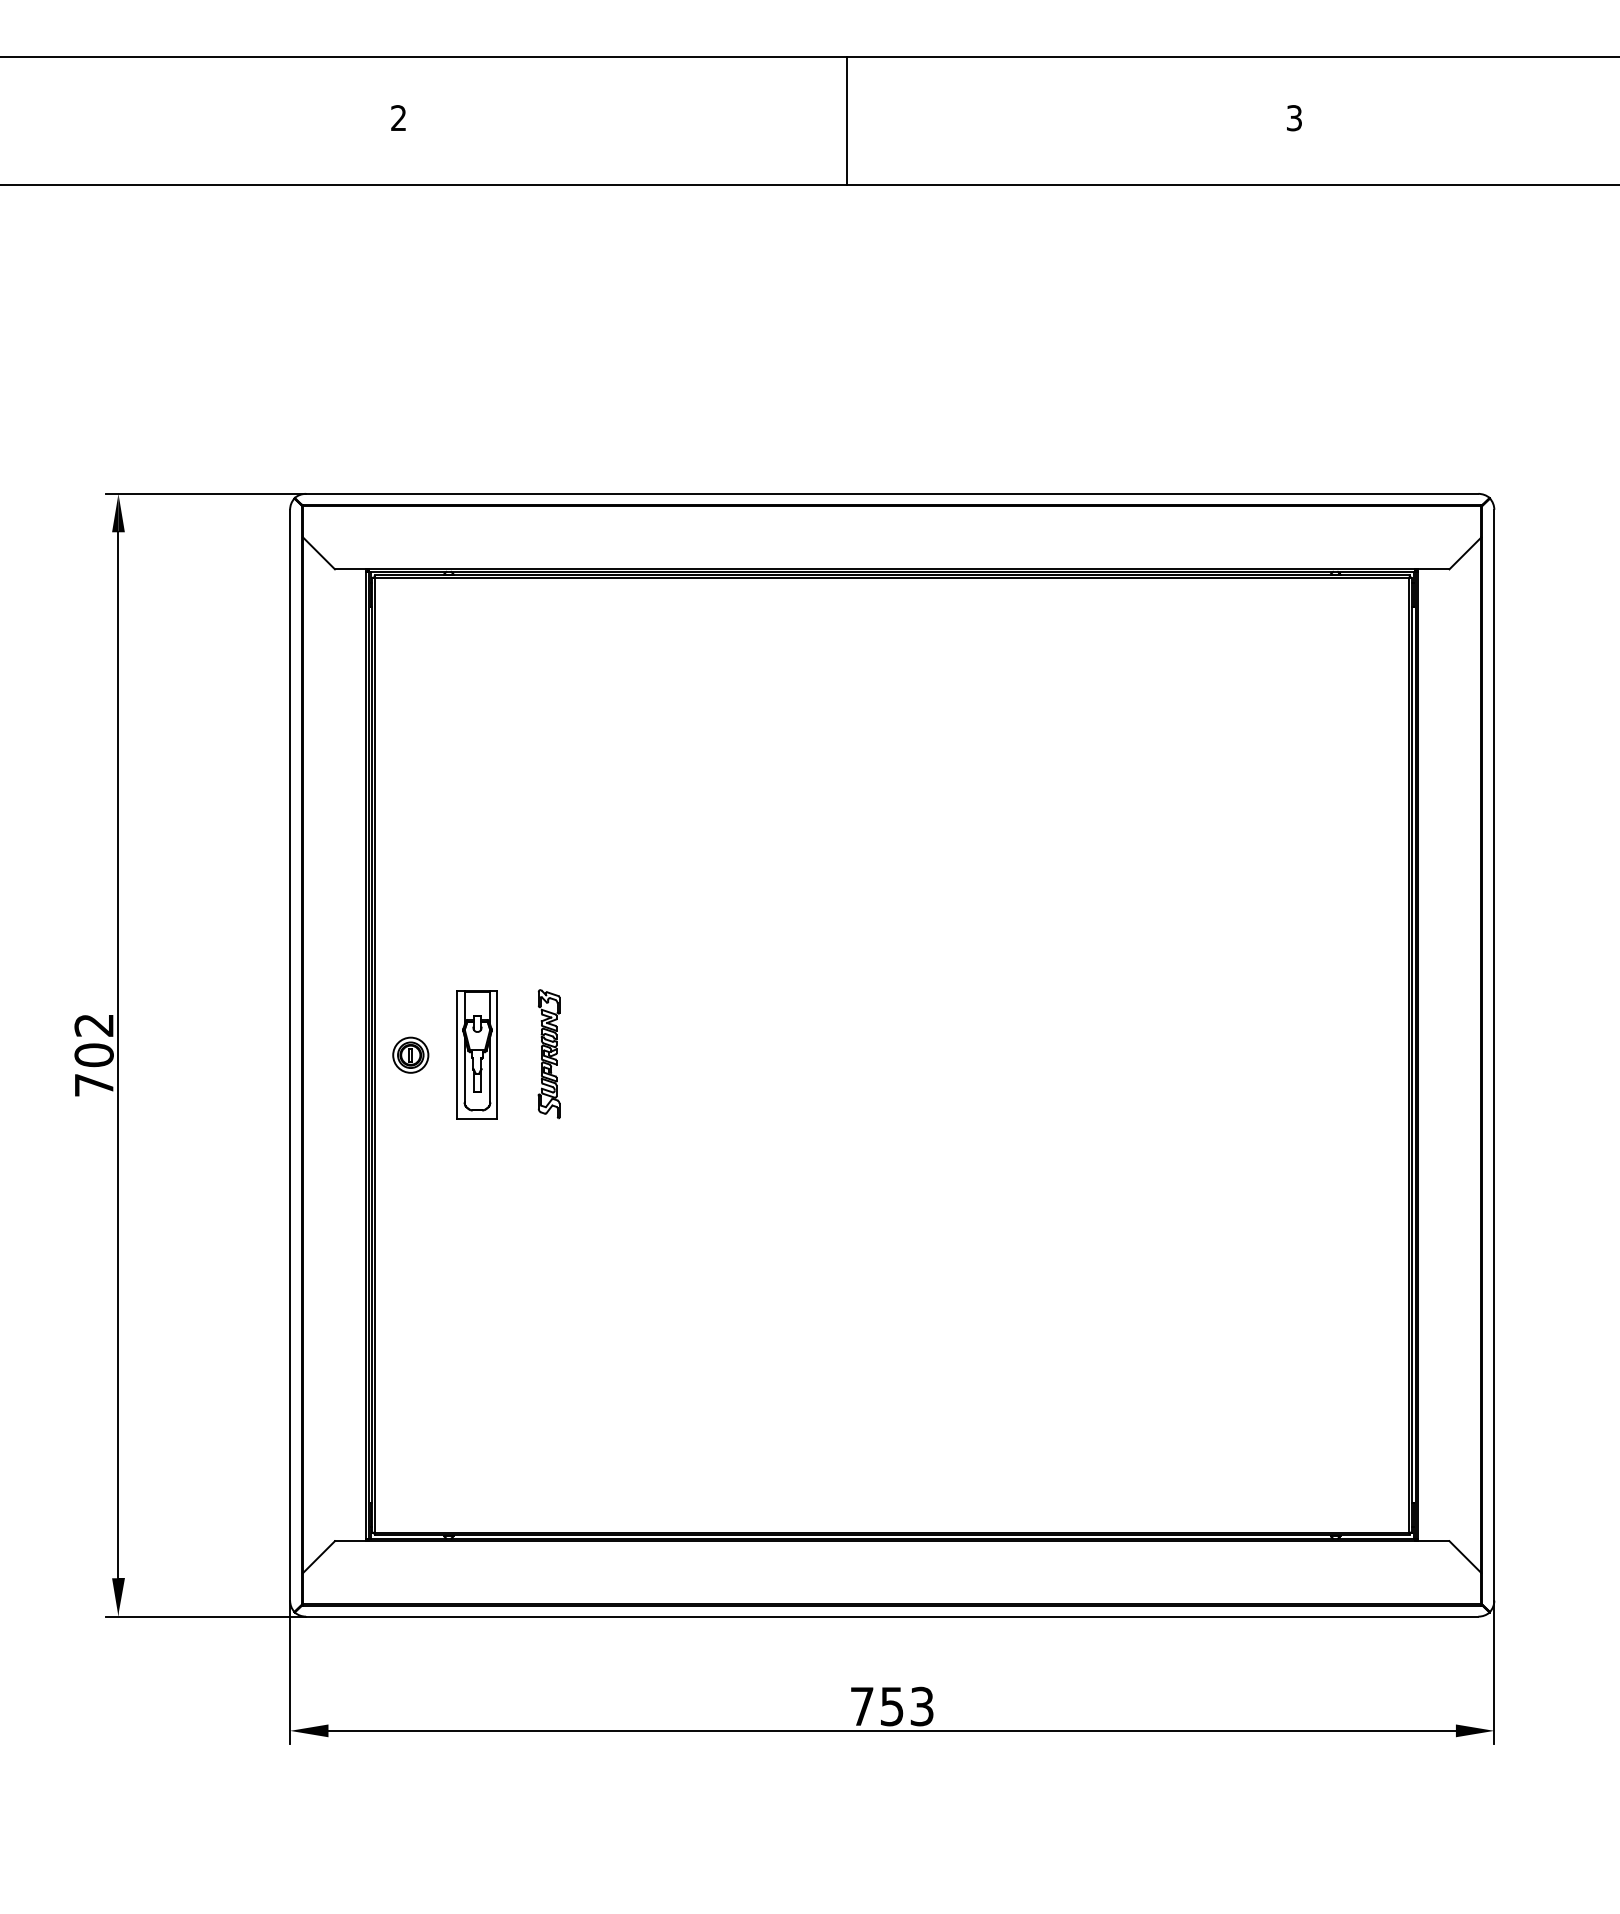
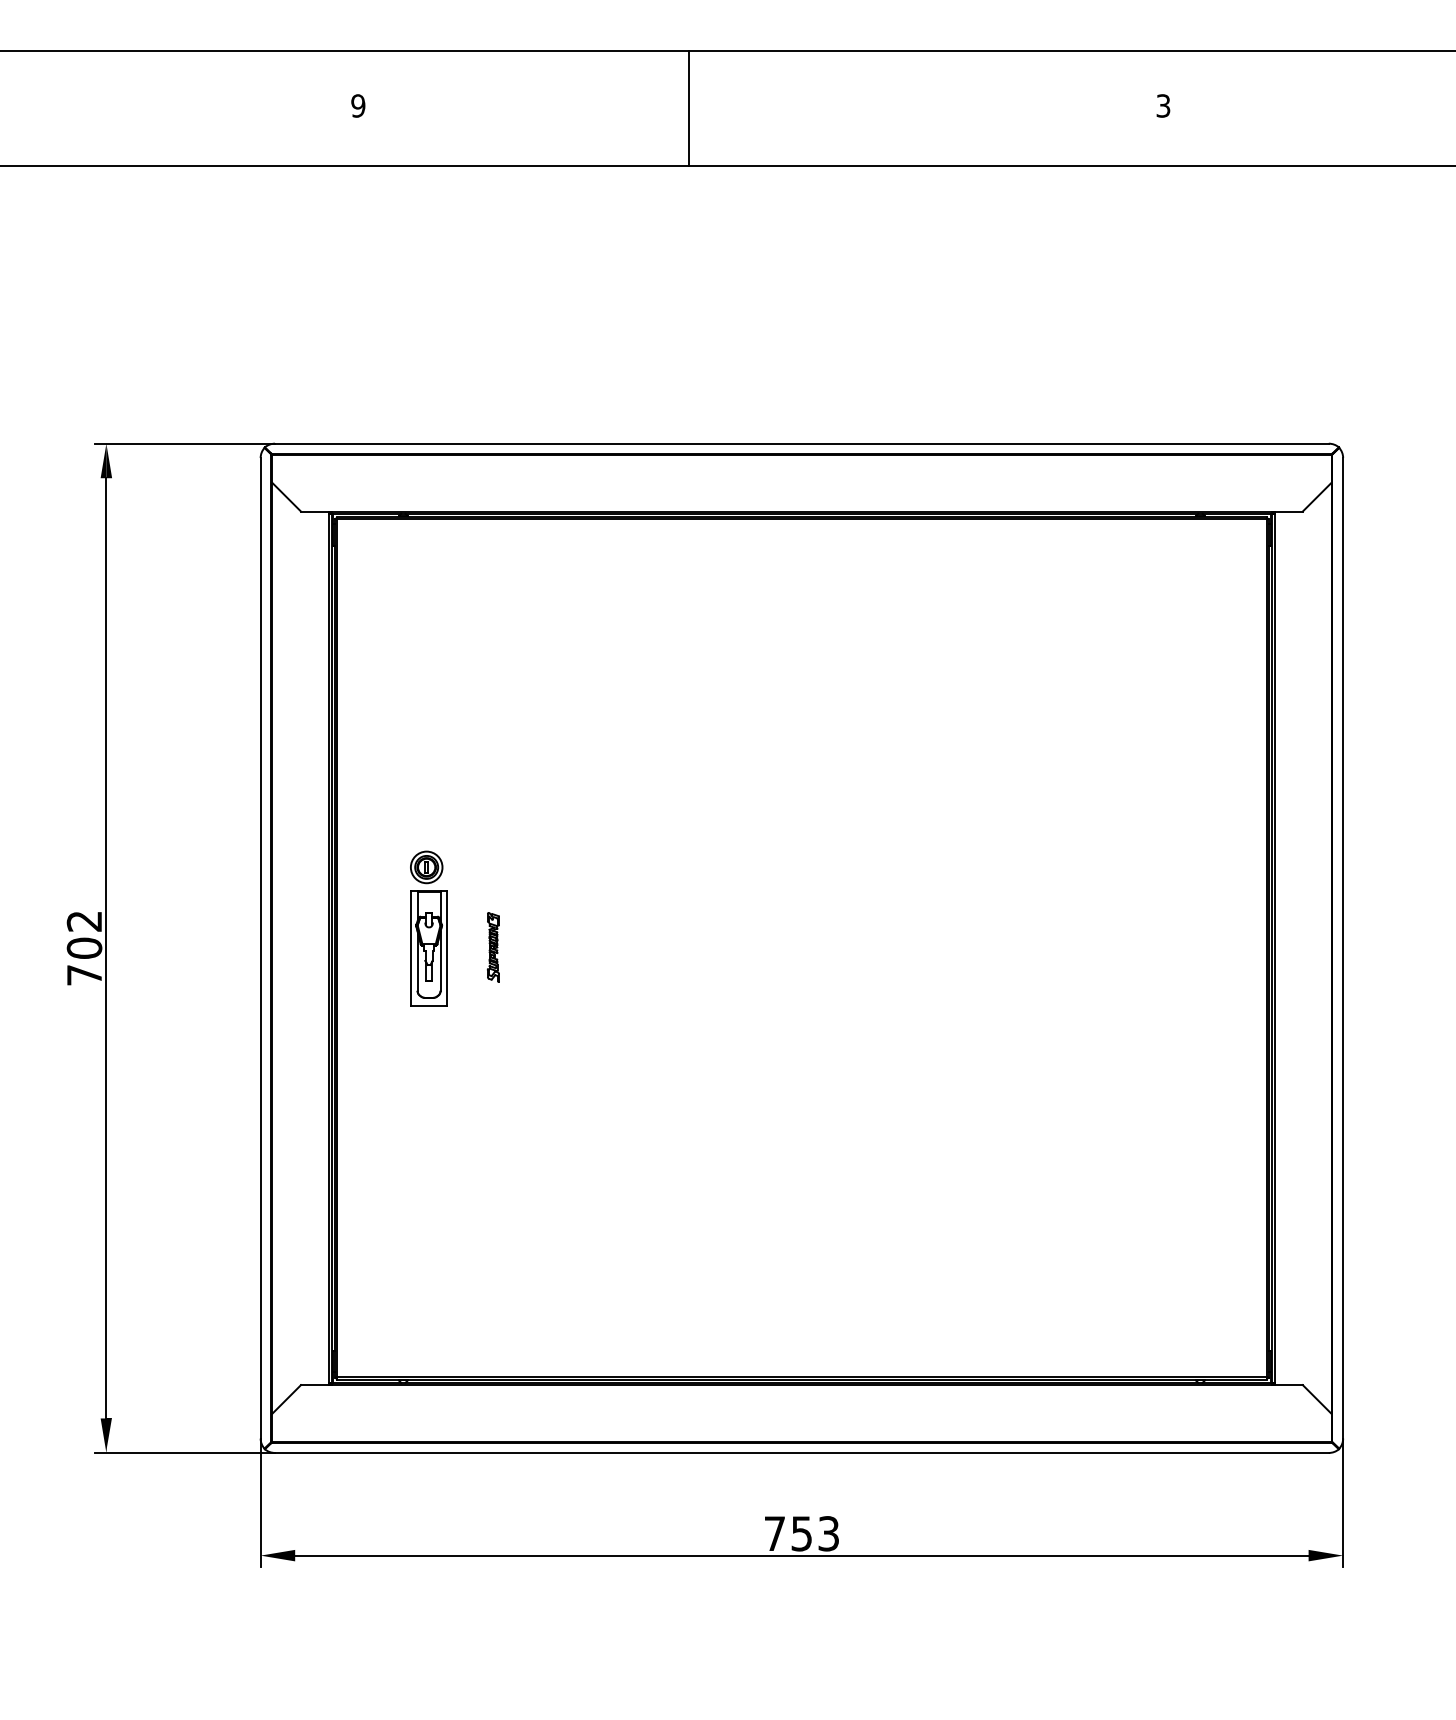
text: (398, 118) -> (358, 106), 2 -> 9
line: (846, 121) -> (688, 108), moved
part: (410, 1054) -> (426, 866), moved
part: (548, 1054) -> (492, 947), size x0.6

